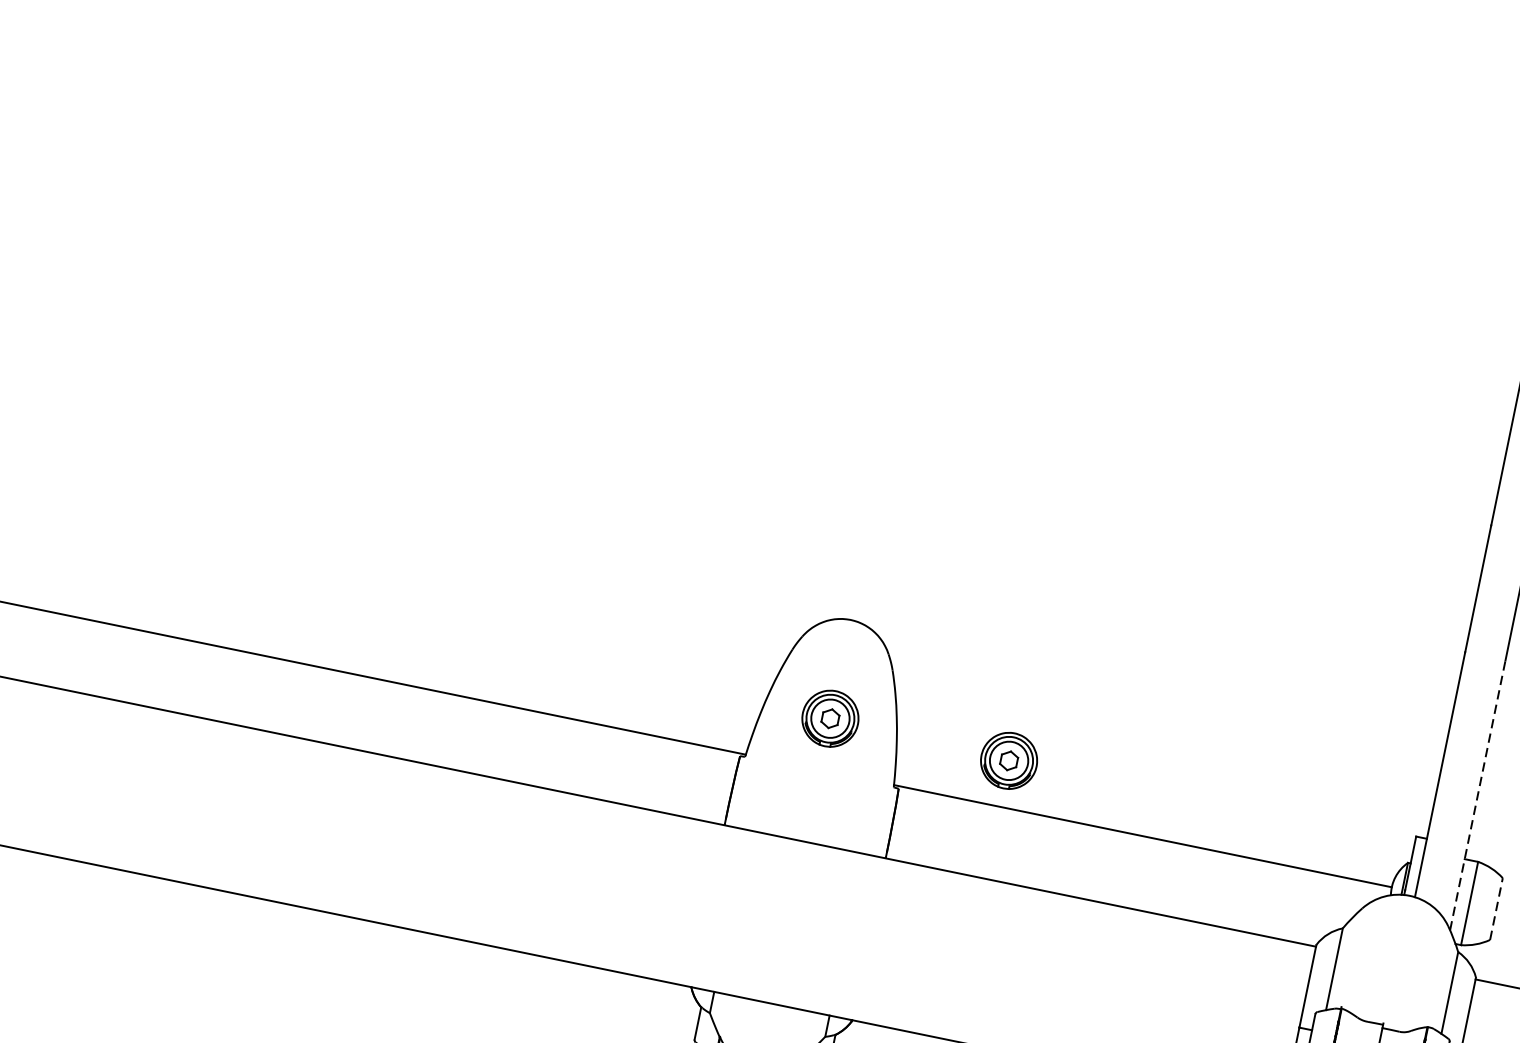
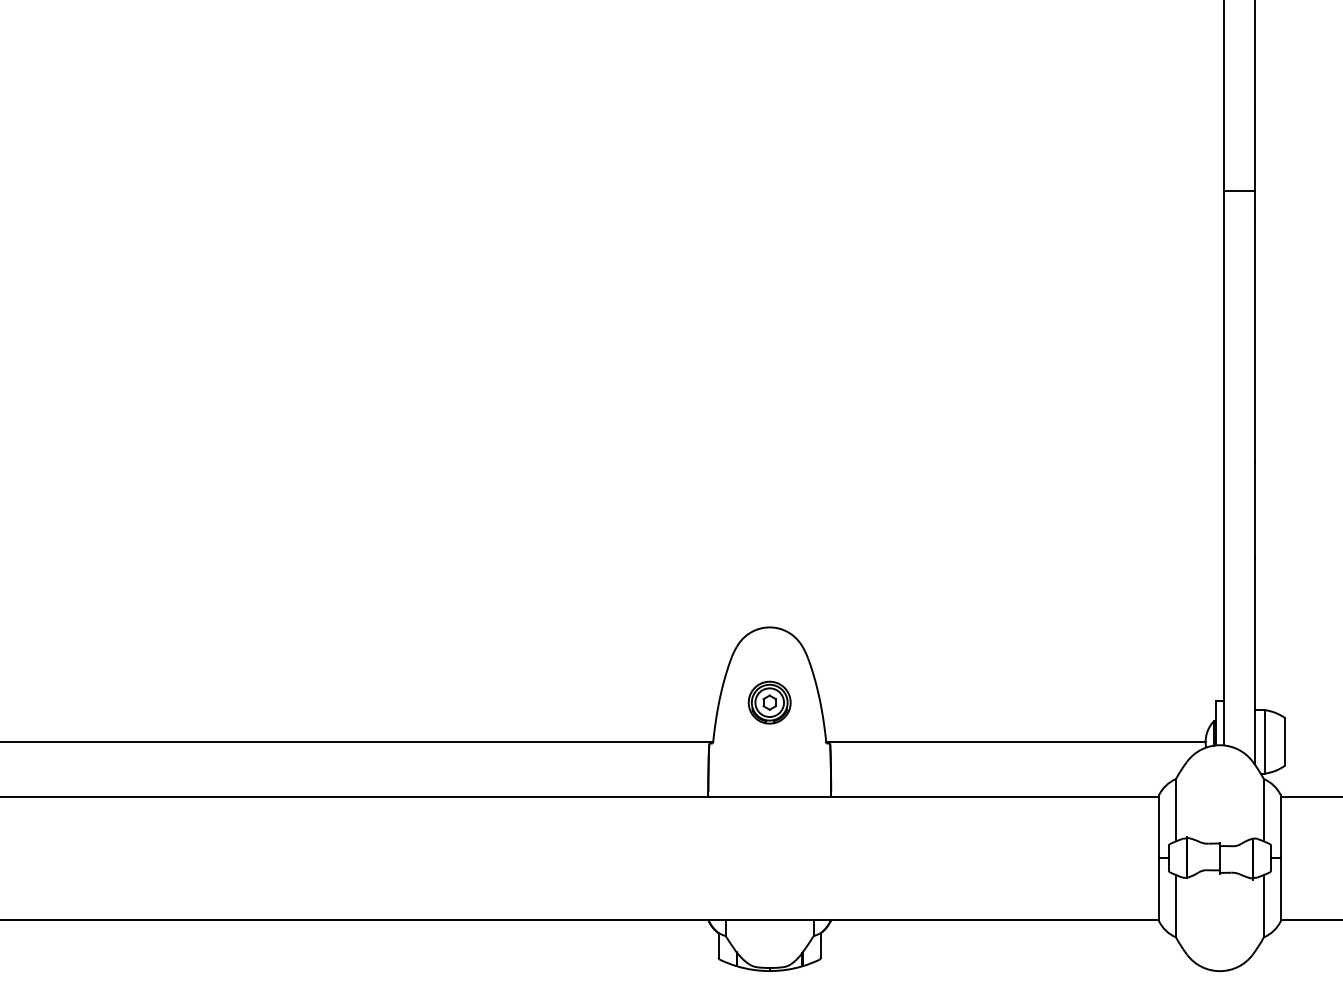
part: (1008, 760) -> (906, 706), removed
line: (1477, 795) -> (1254, 661), dashed -> solid
line: (1496, 908) -> (1285, 741), dashed -> solid

